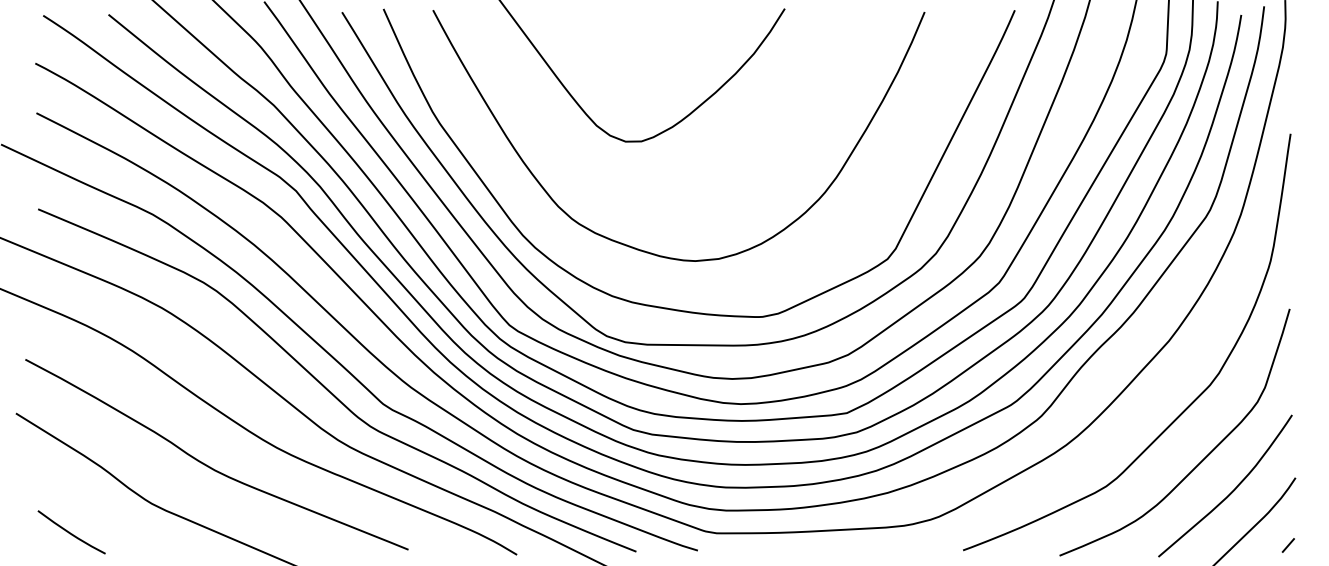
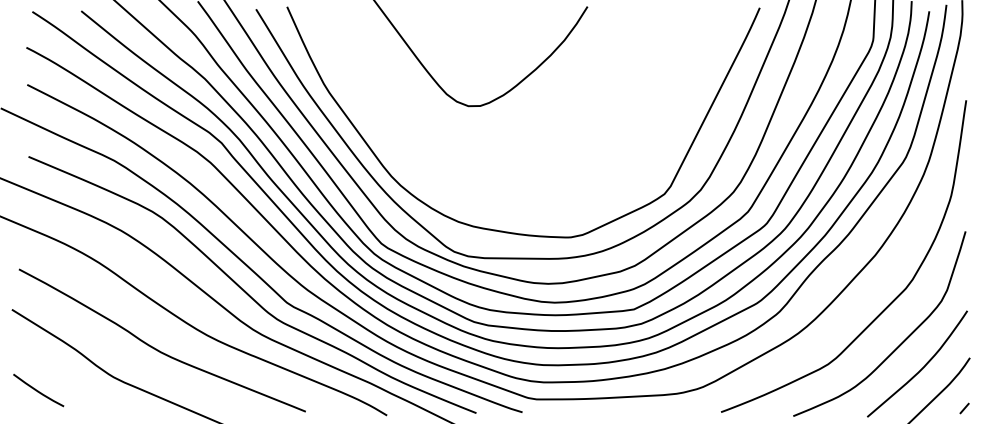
curve: (645, 250) -> (483, 187), removed
curve: (70, 532) -> (37, 390), moved

